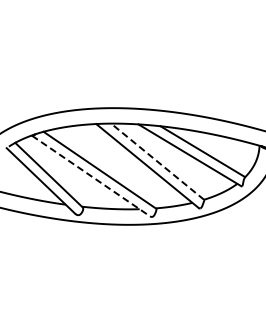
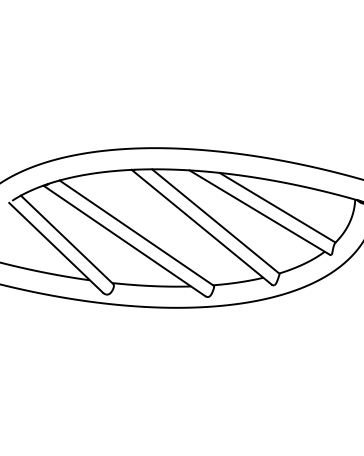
line: (157, 161) -> (215, 221), dashed -> solid
line: (91, 176) -> (125, 241), dashed -> solid

